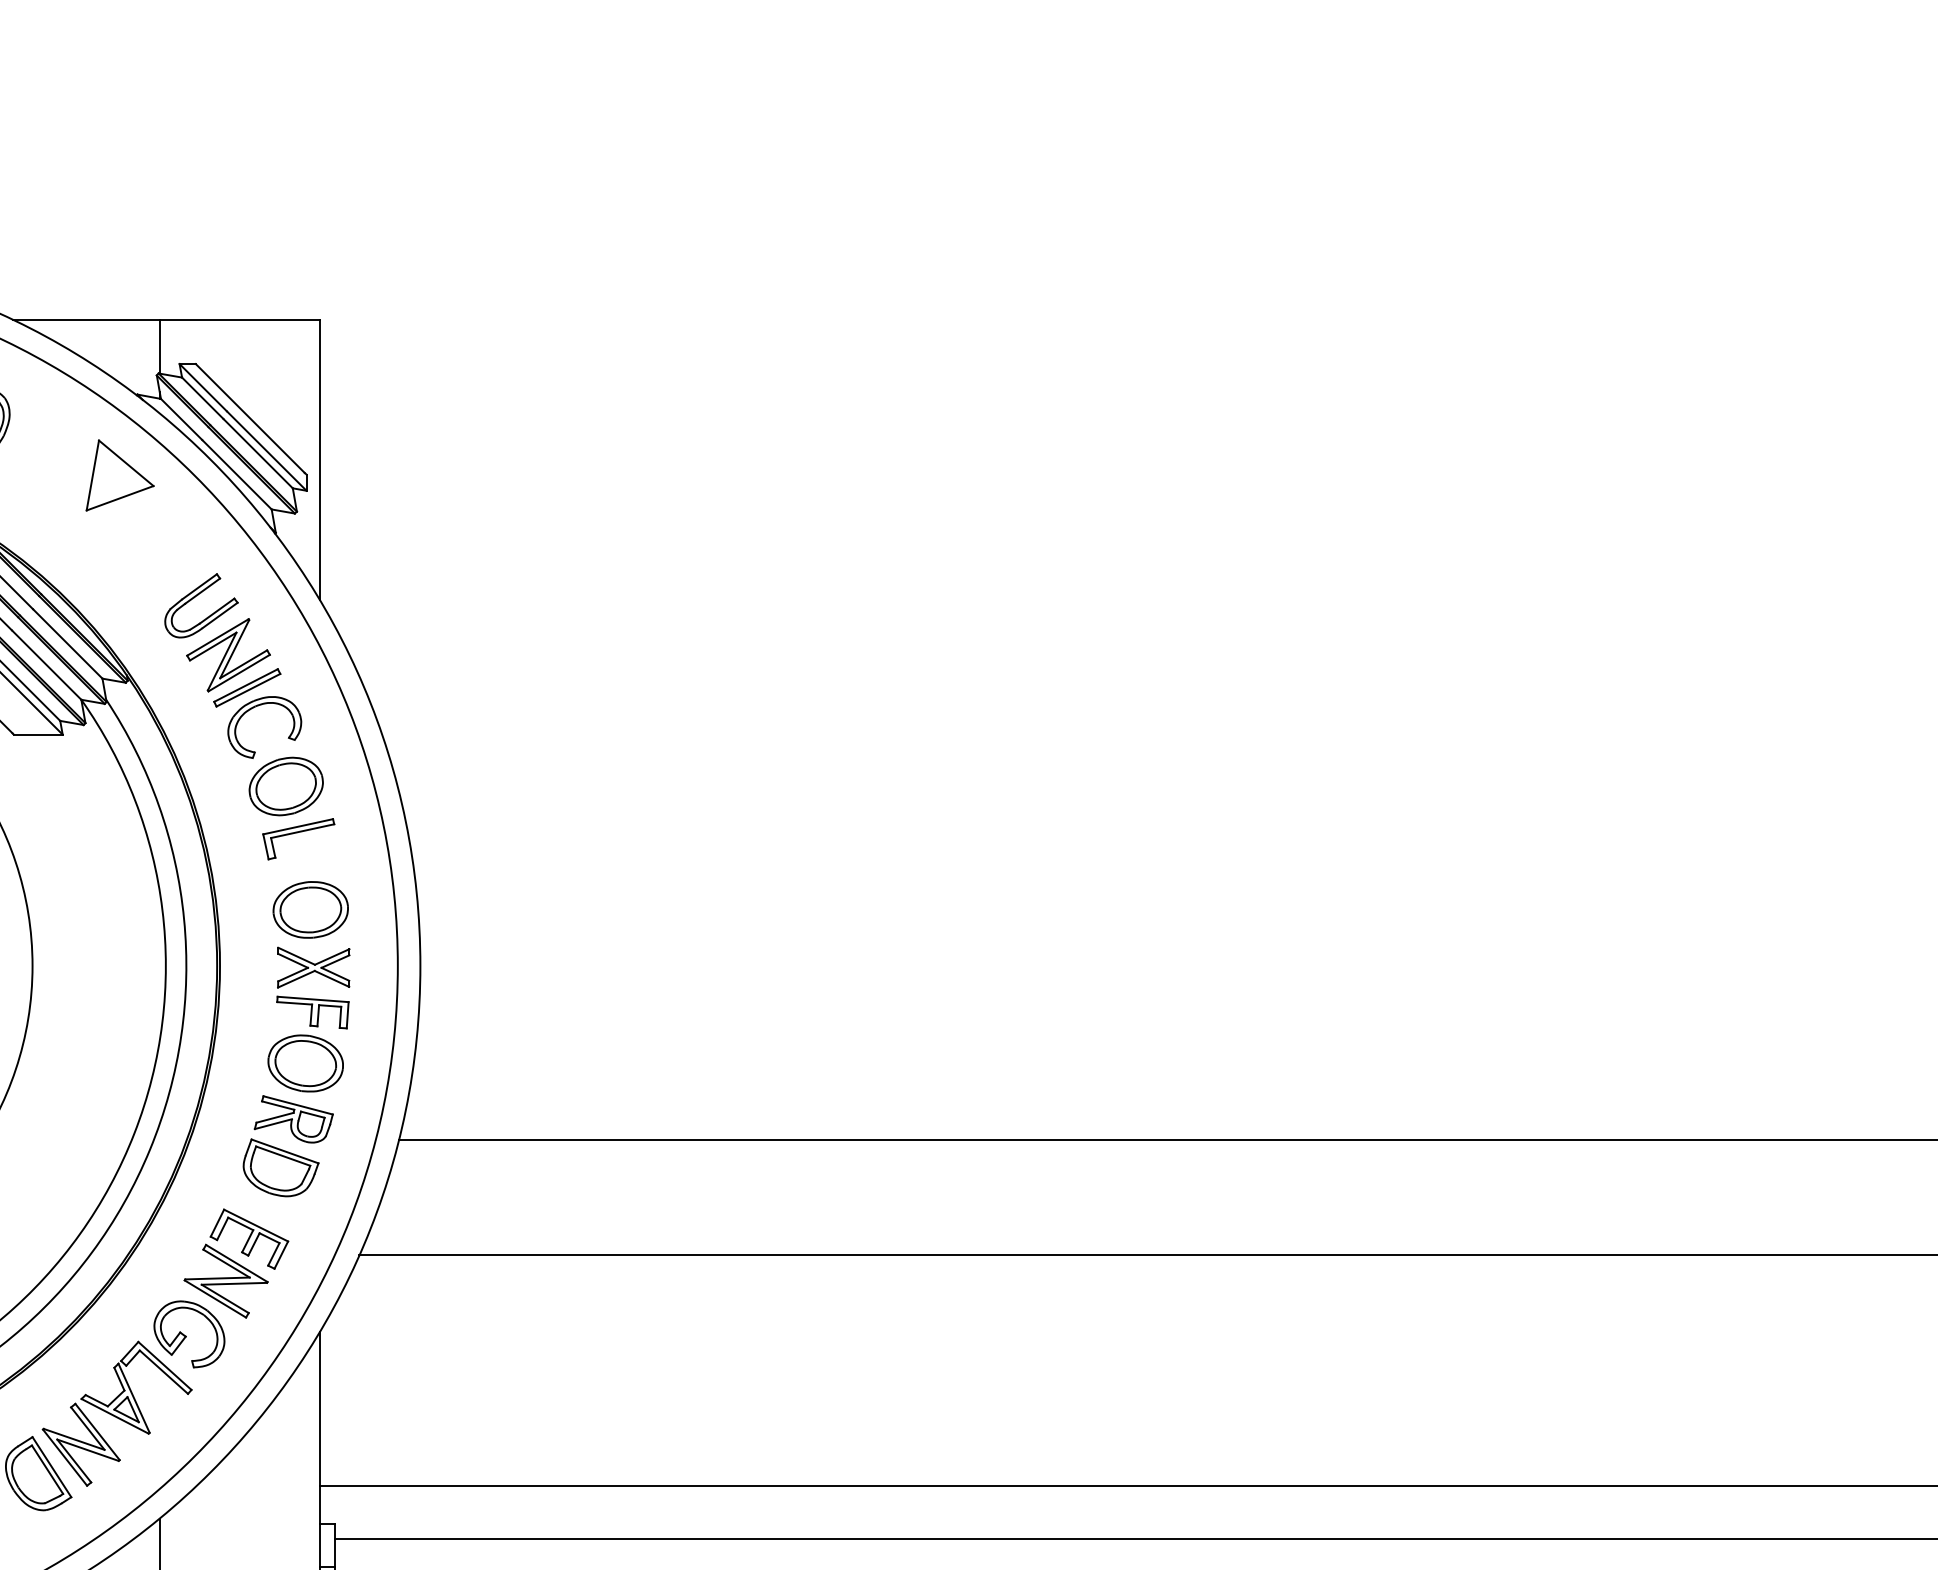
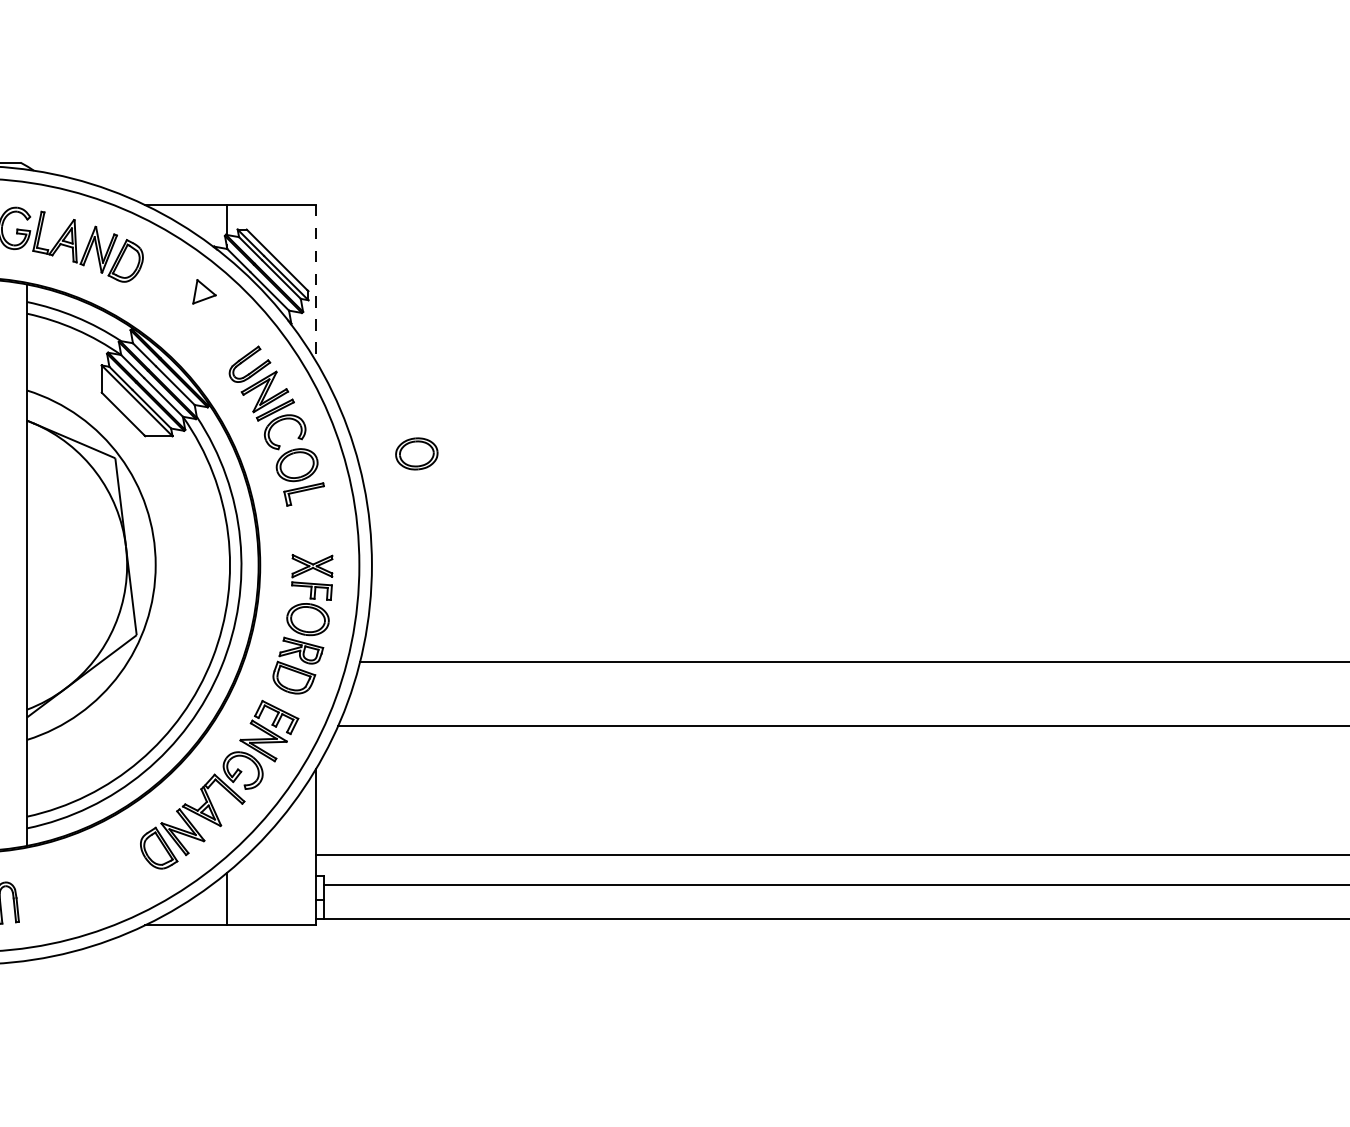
line: (319, 460) -> (315, 283), solid -> dashed
part: (120, 475) -> (204, 291), size x0.6
part: (310, 909) -> (416, 453), moved

